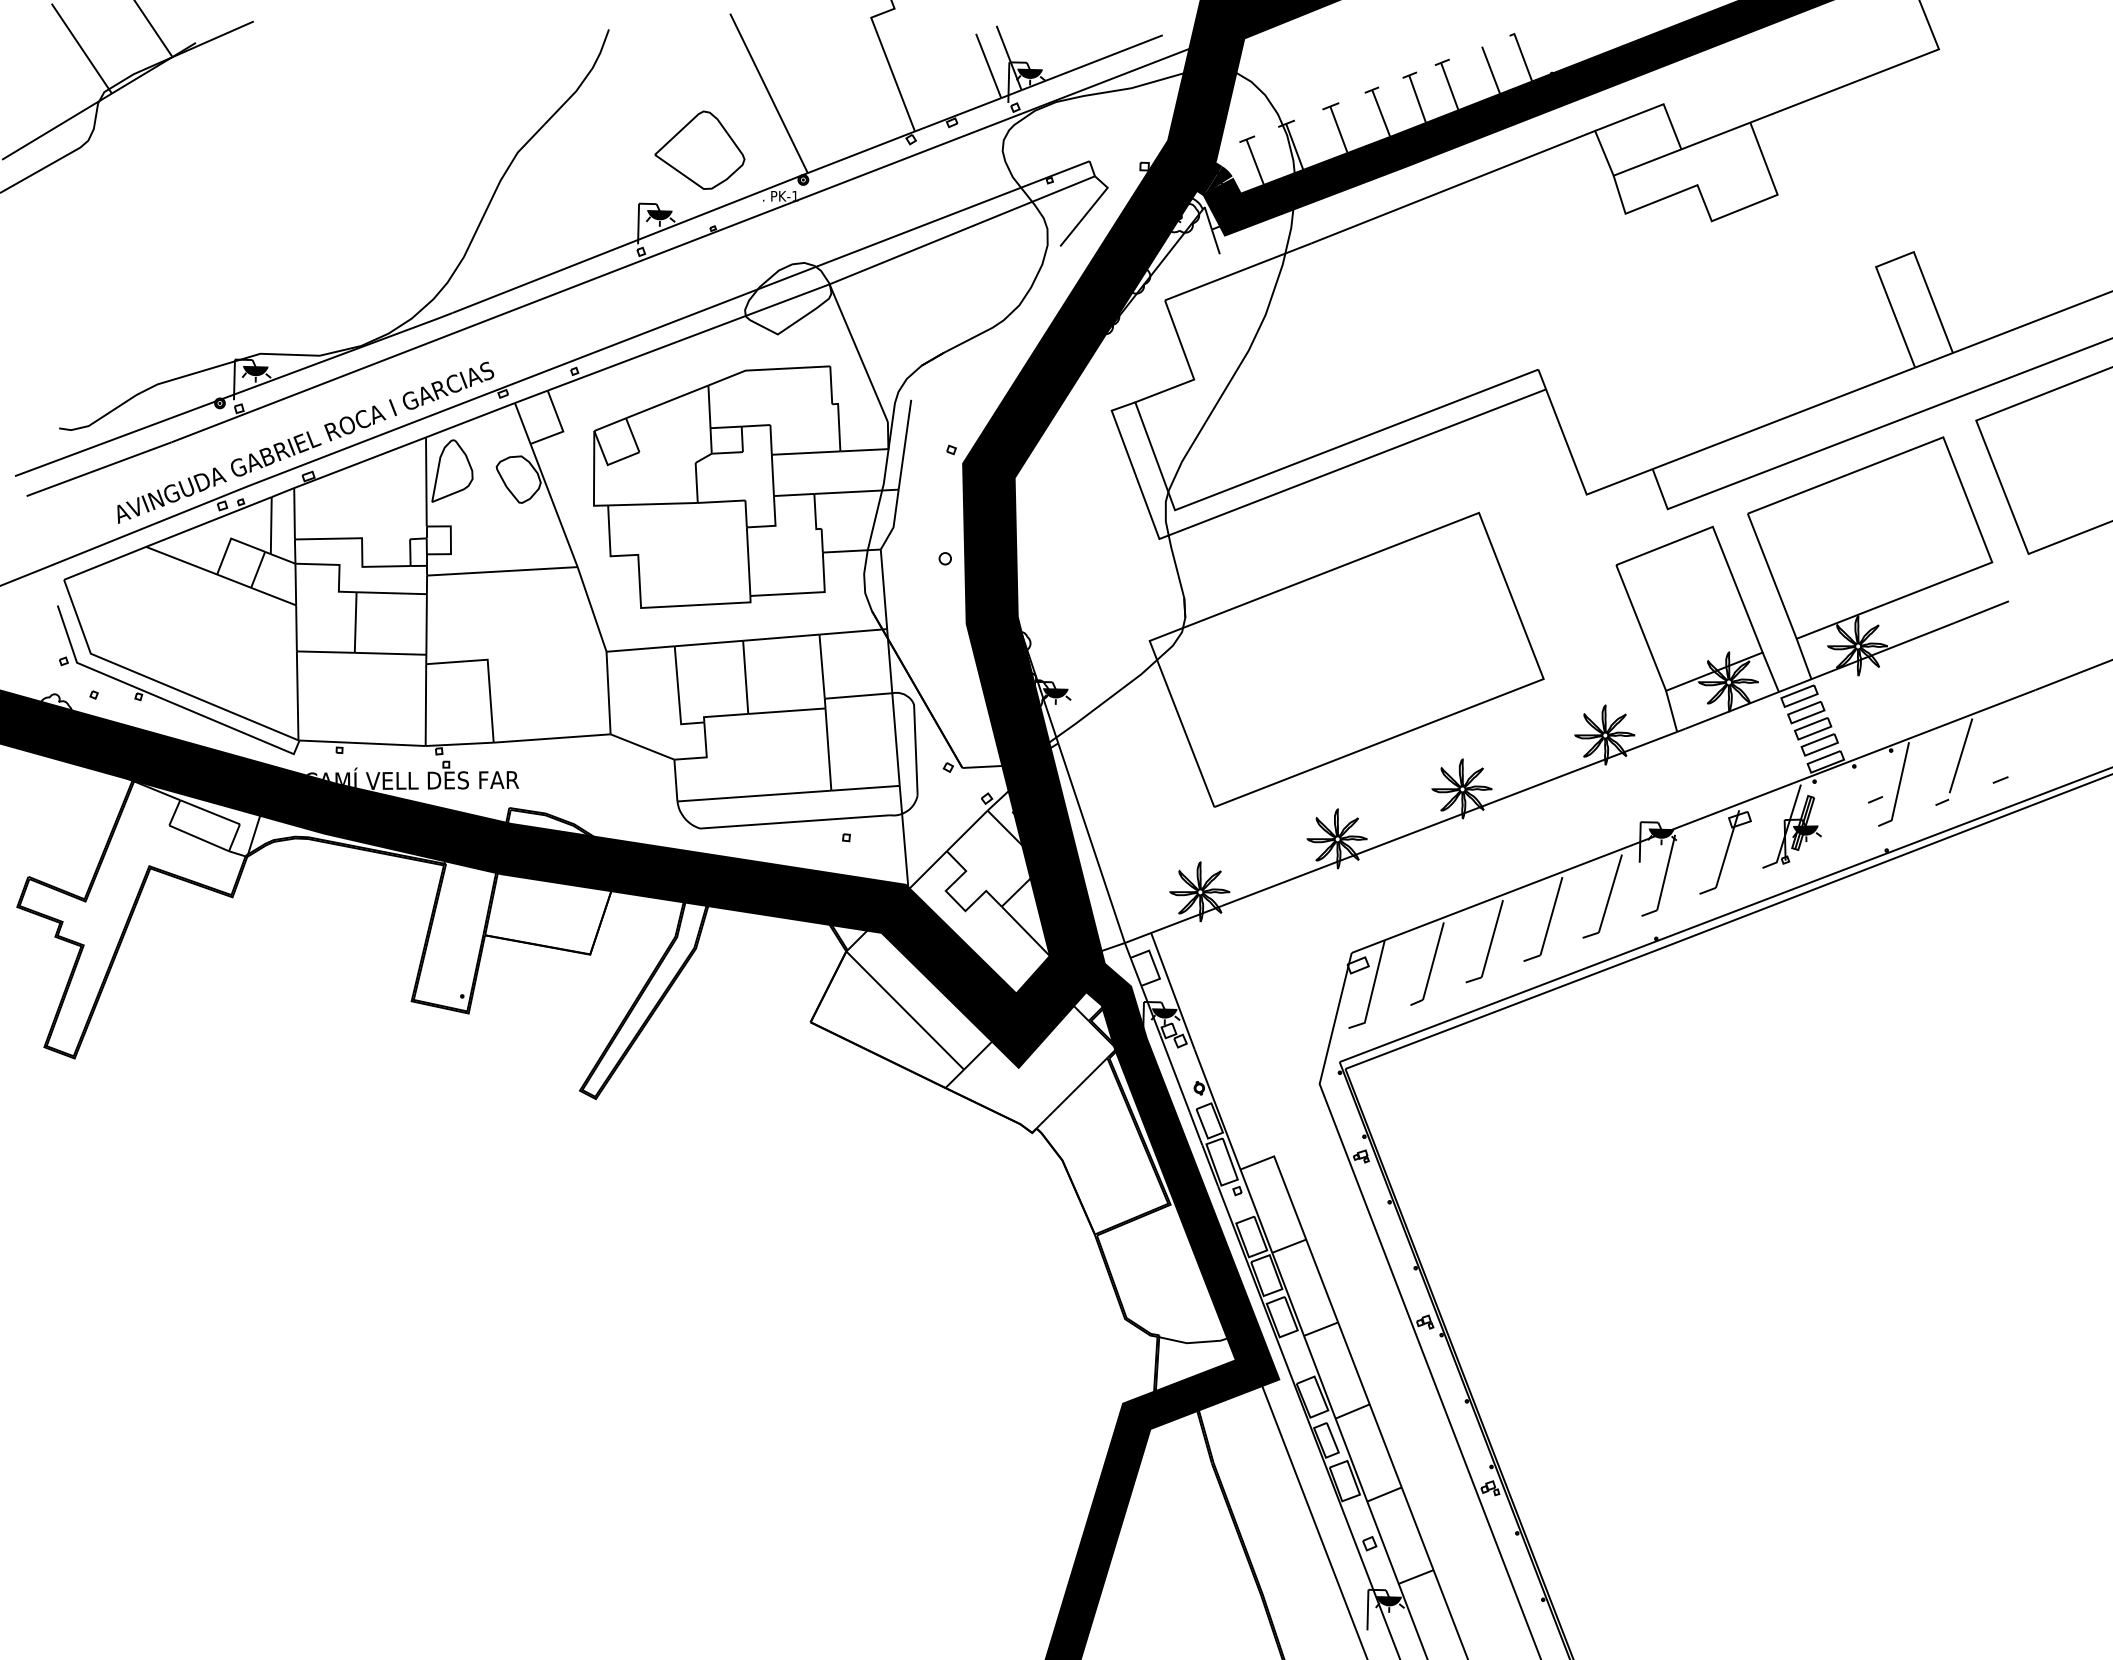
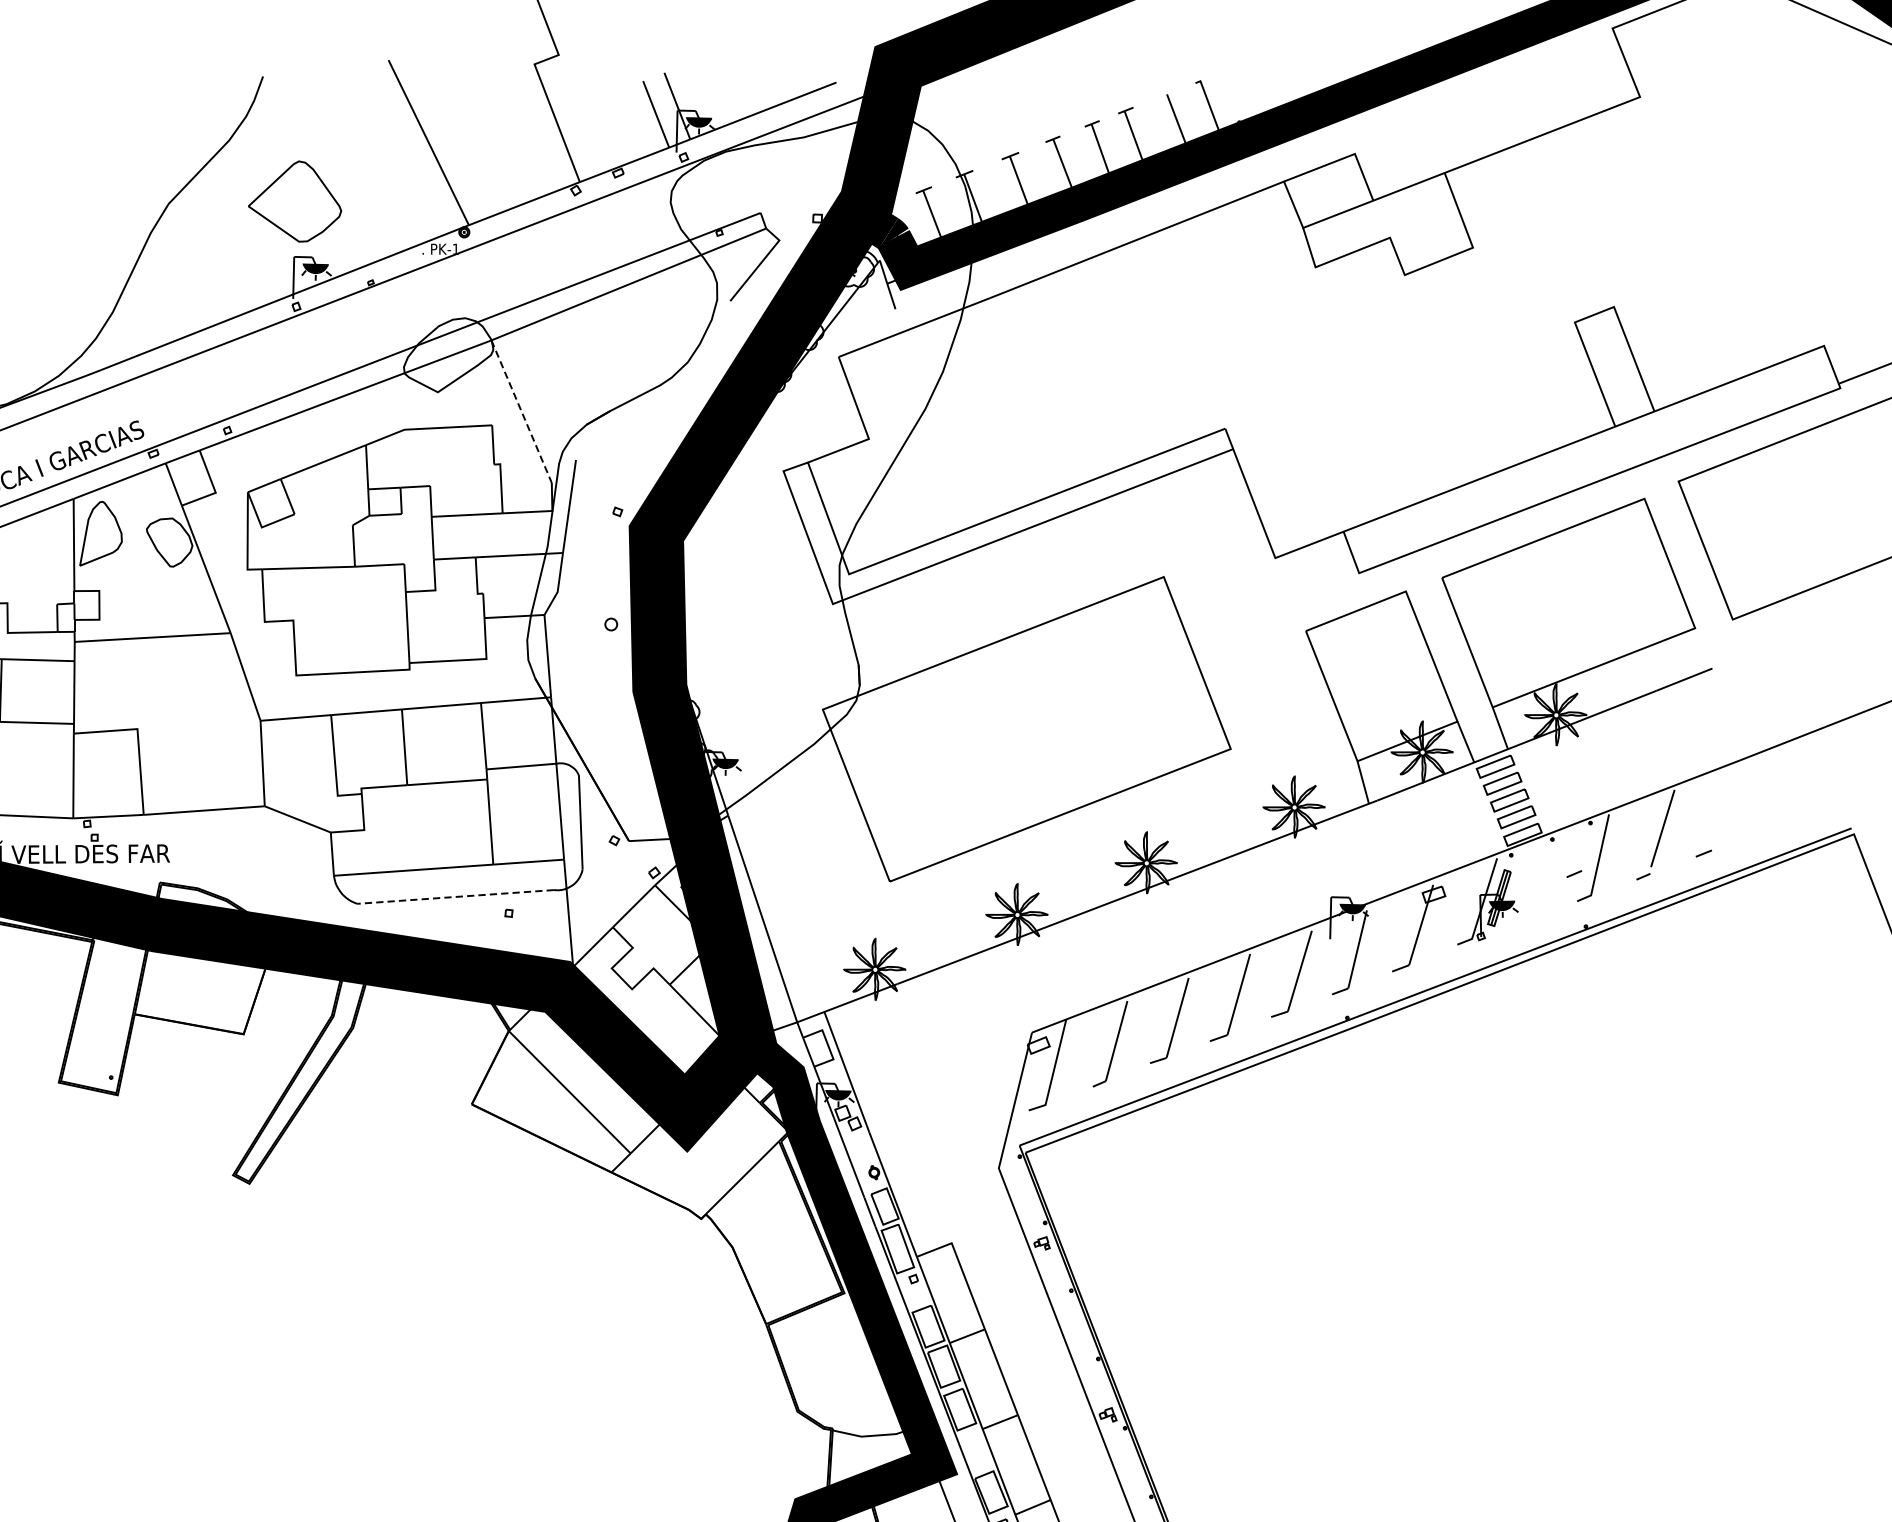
part: (699, 149) -> (294, 200), moved
line: (858, 353) -> (521, 412), solid -> dashed
line: (794, 821) -> (455, 896), solid -> dashed

